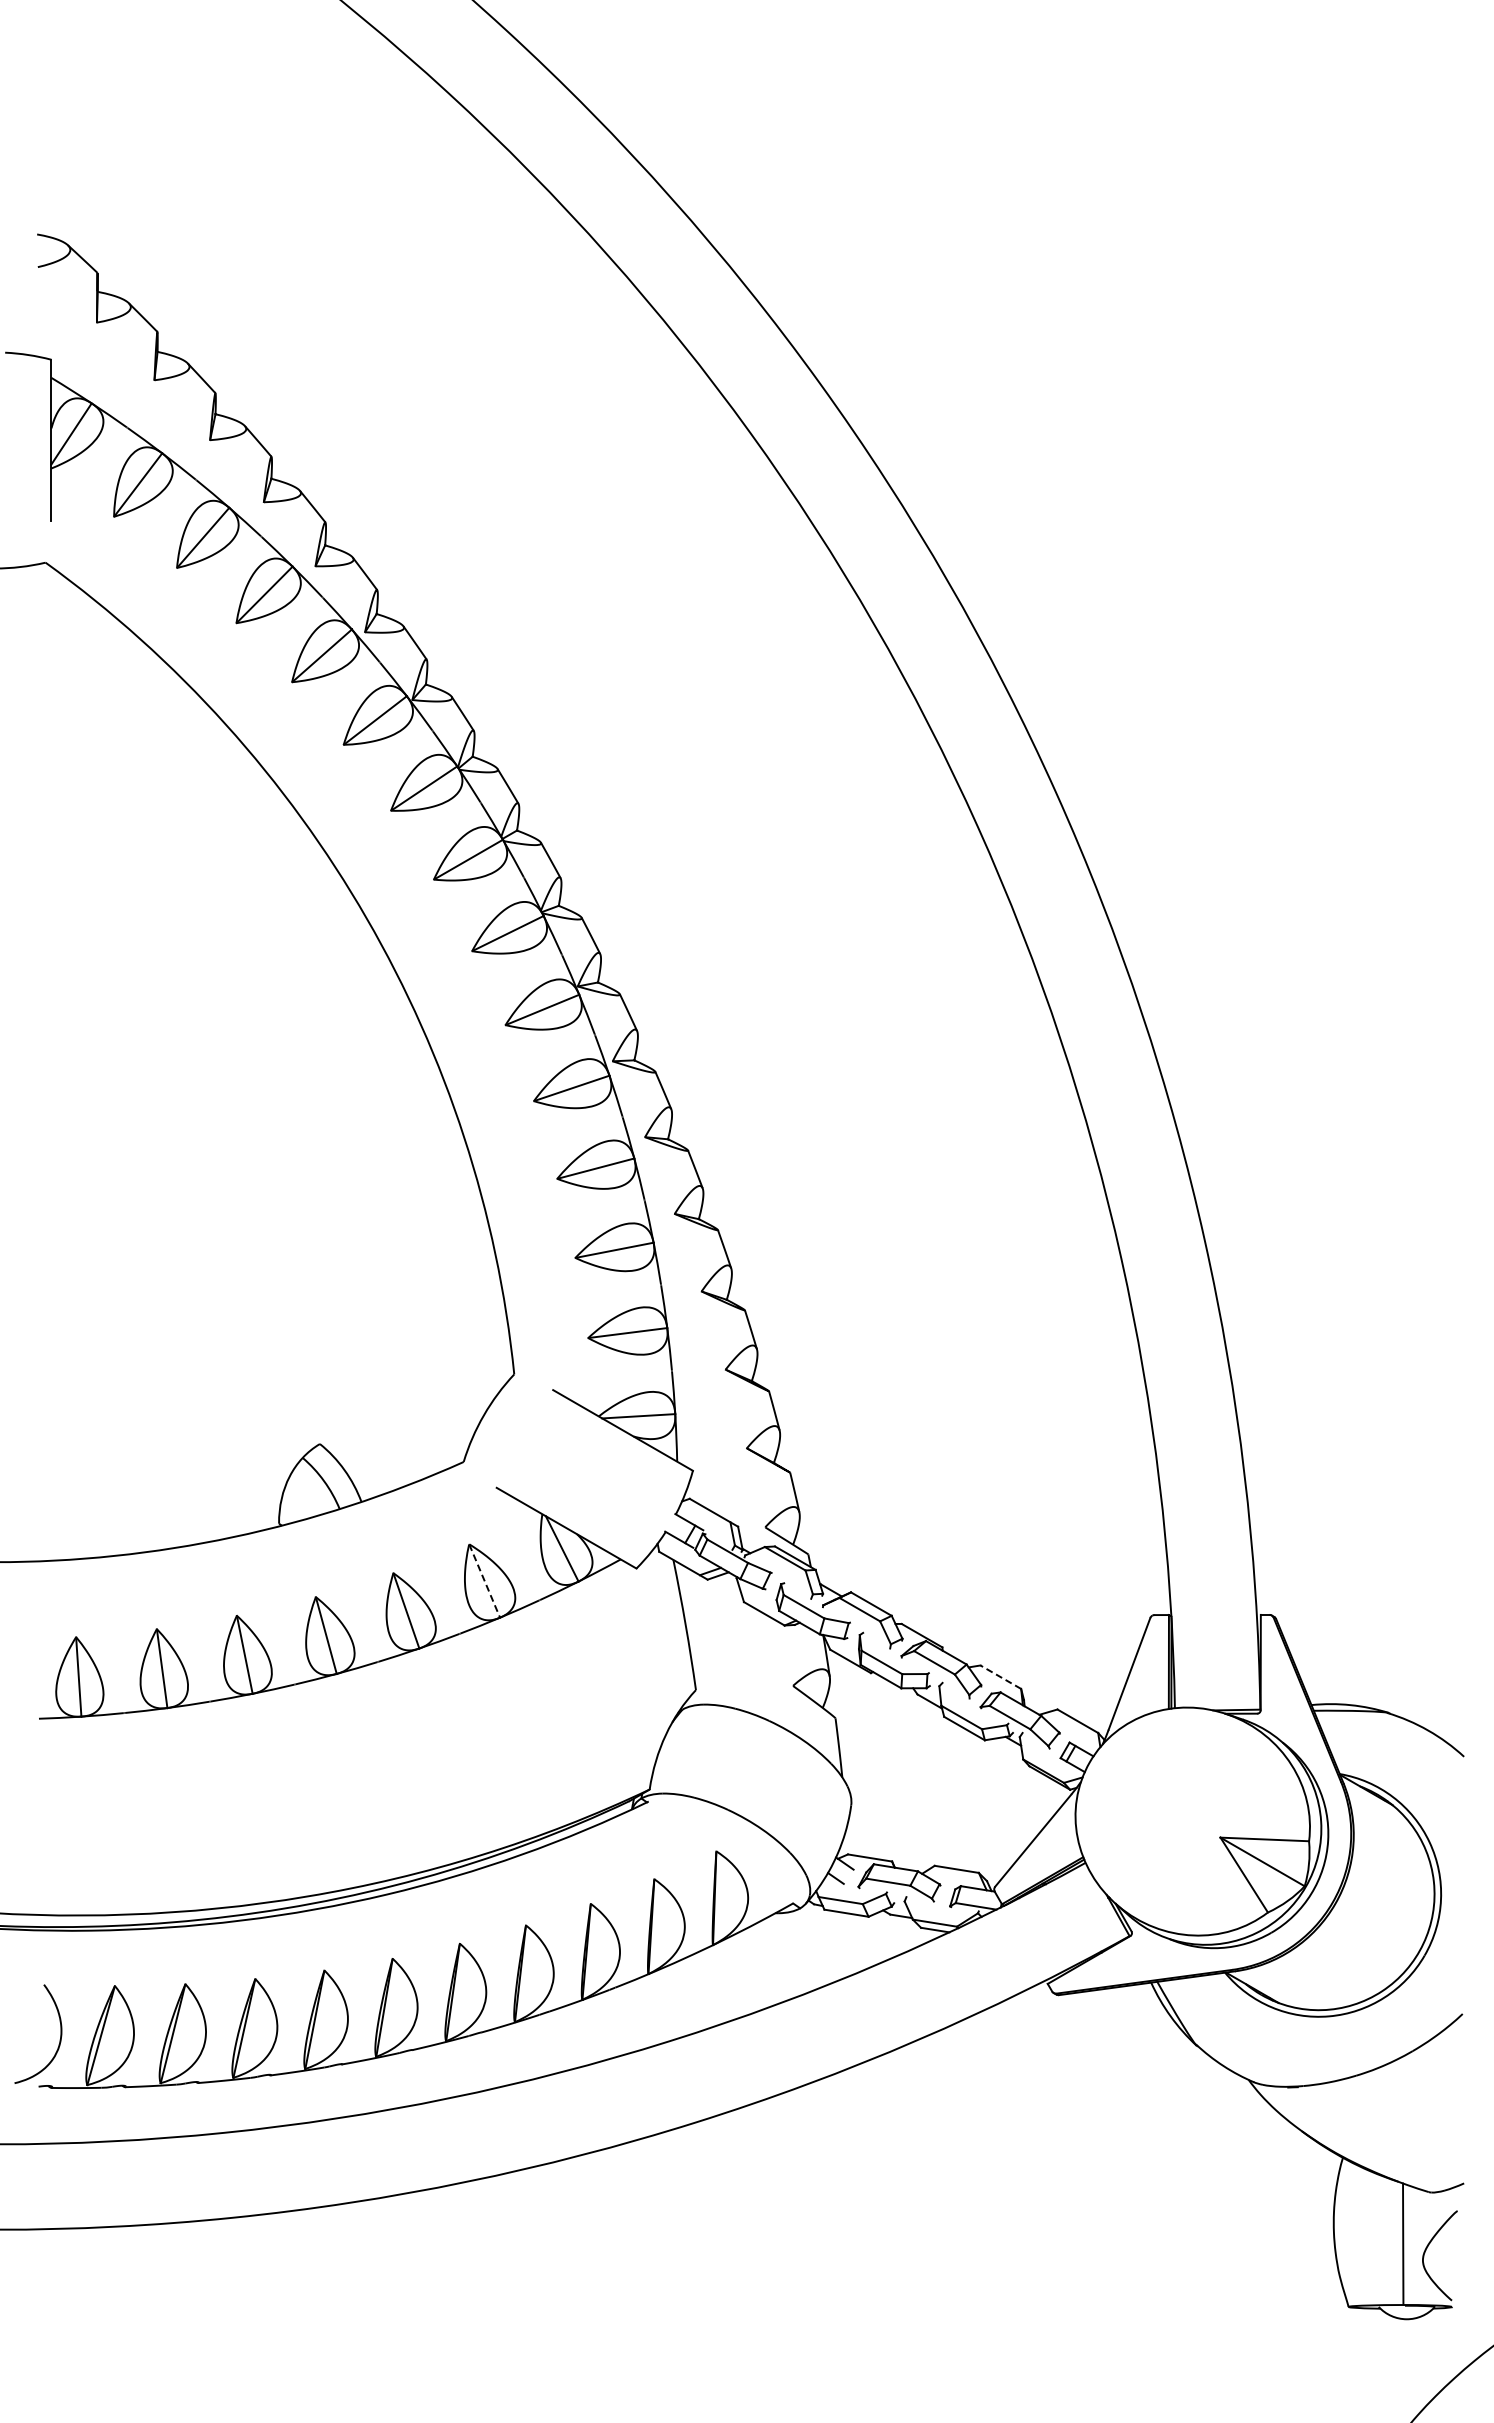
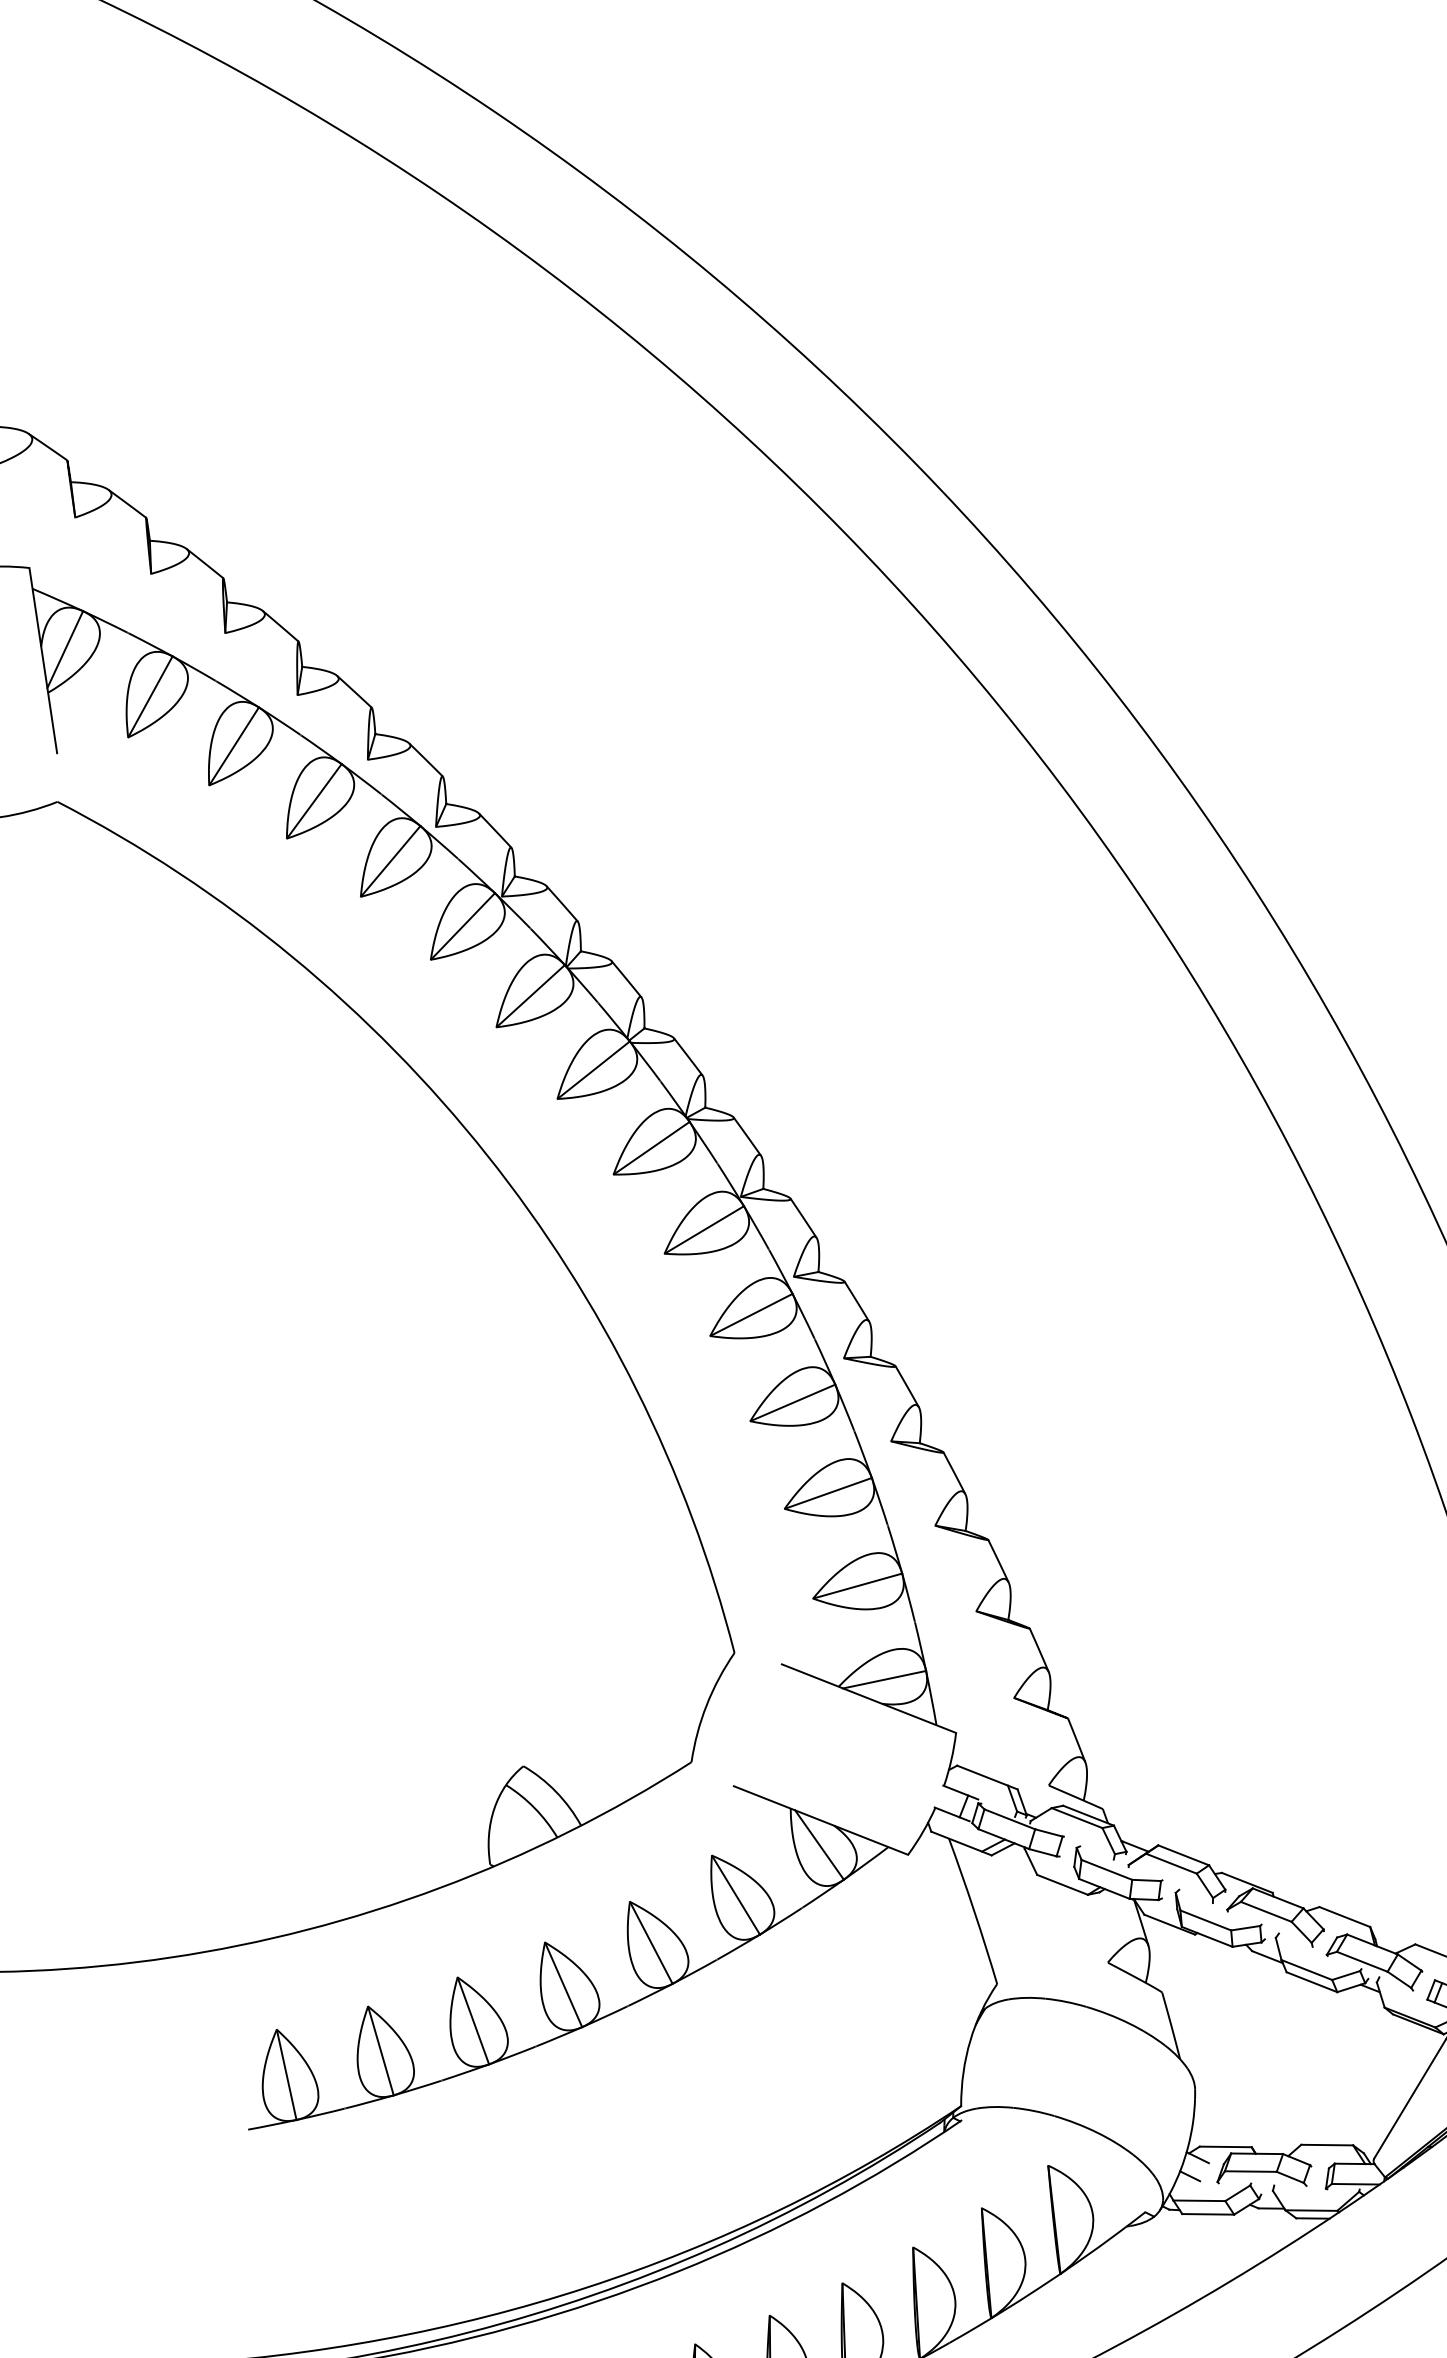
line: (484, 1581) -> (735, 1895), dashed -> solid
line: (1000, 1676) -> (1344, 1916), dashed -> solid

